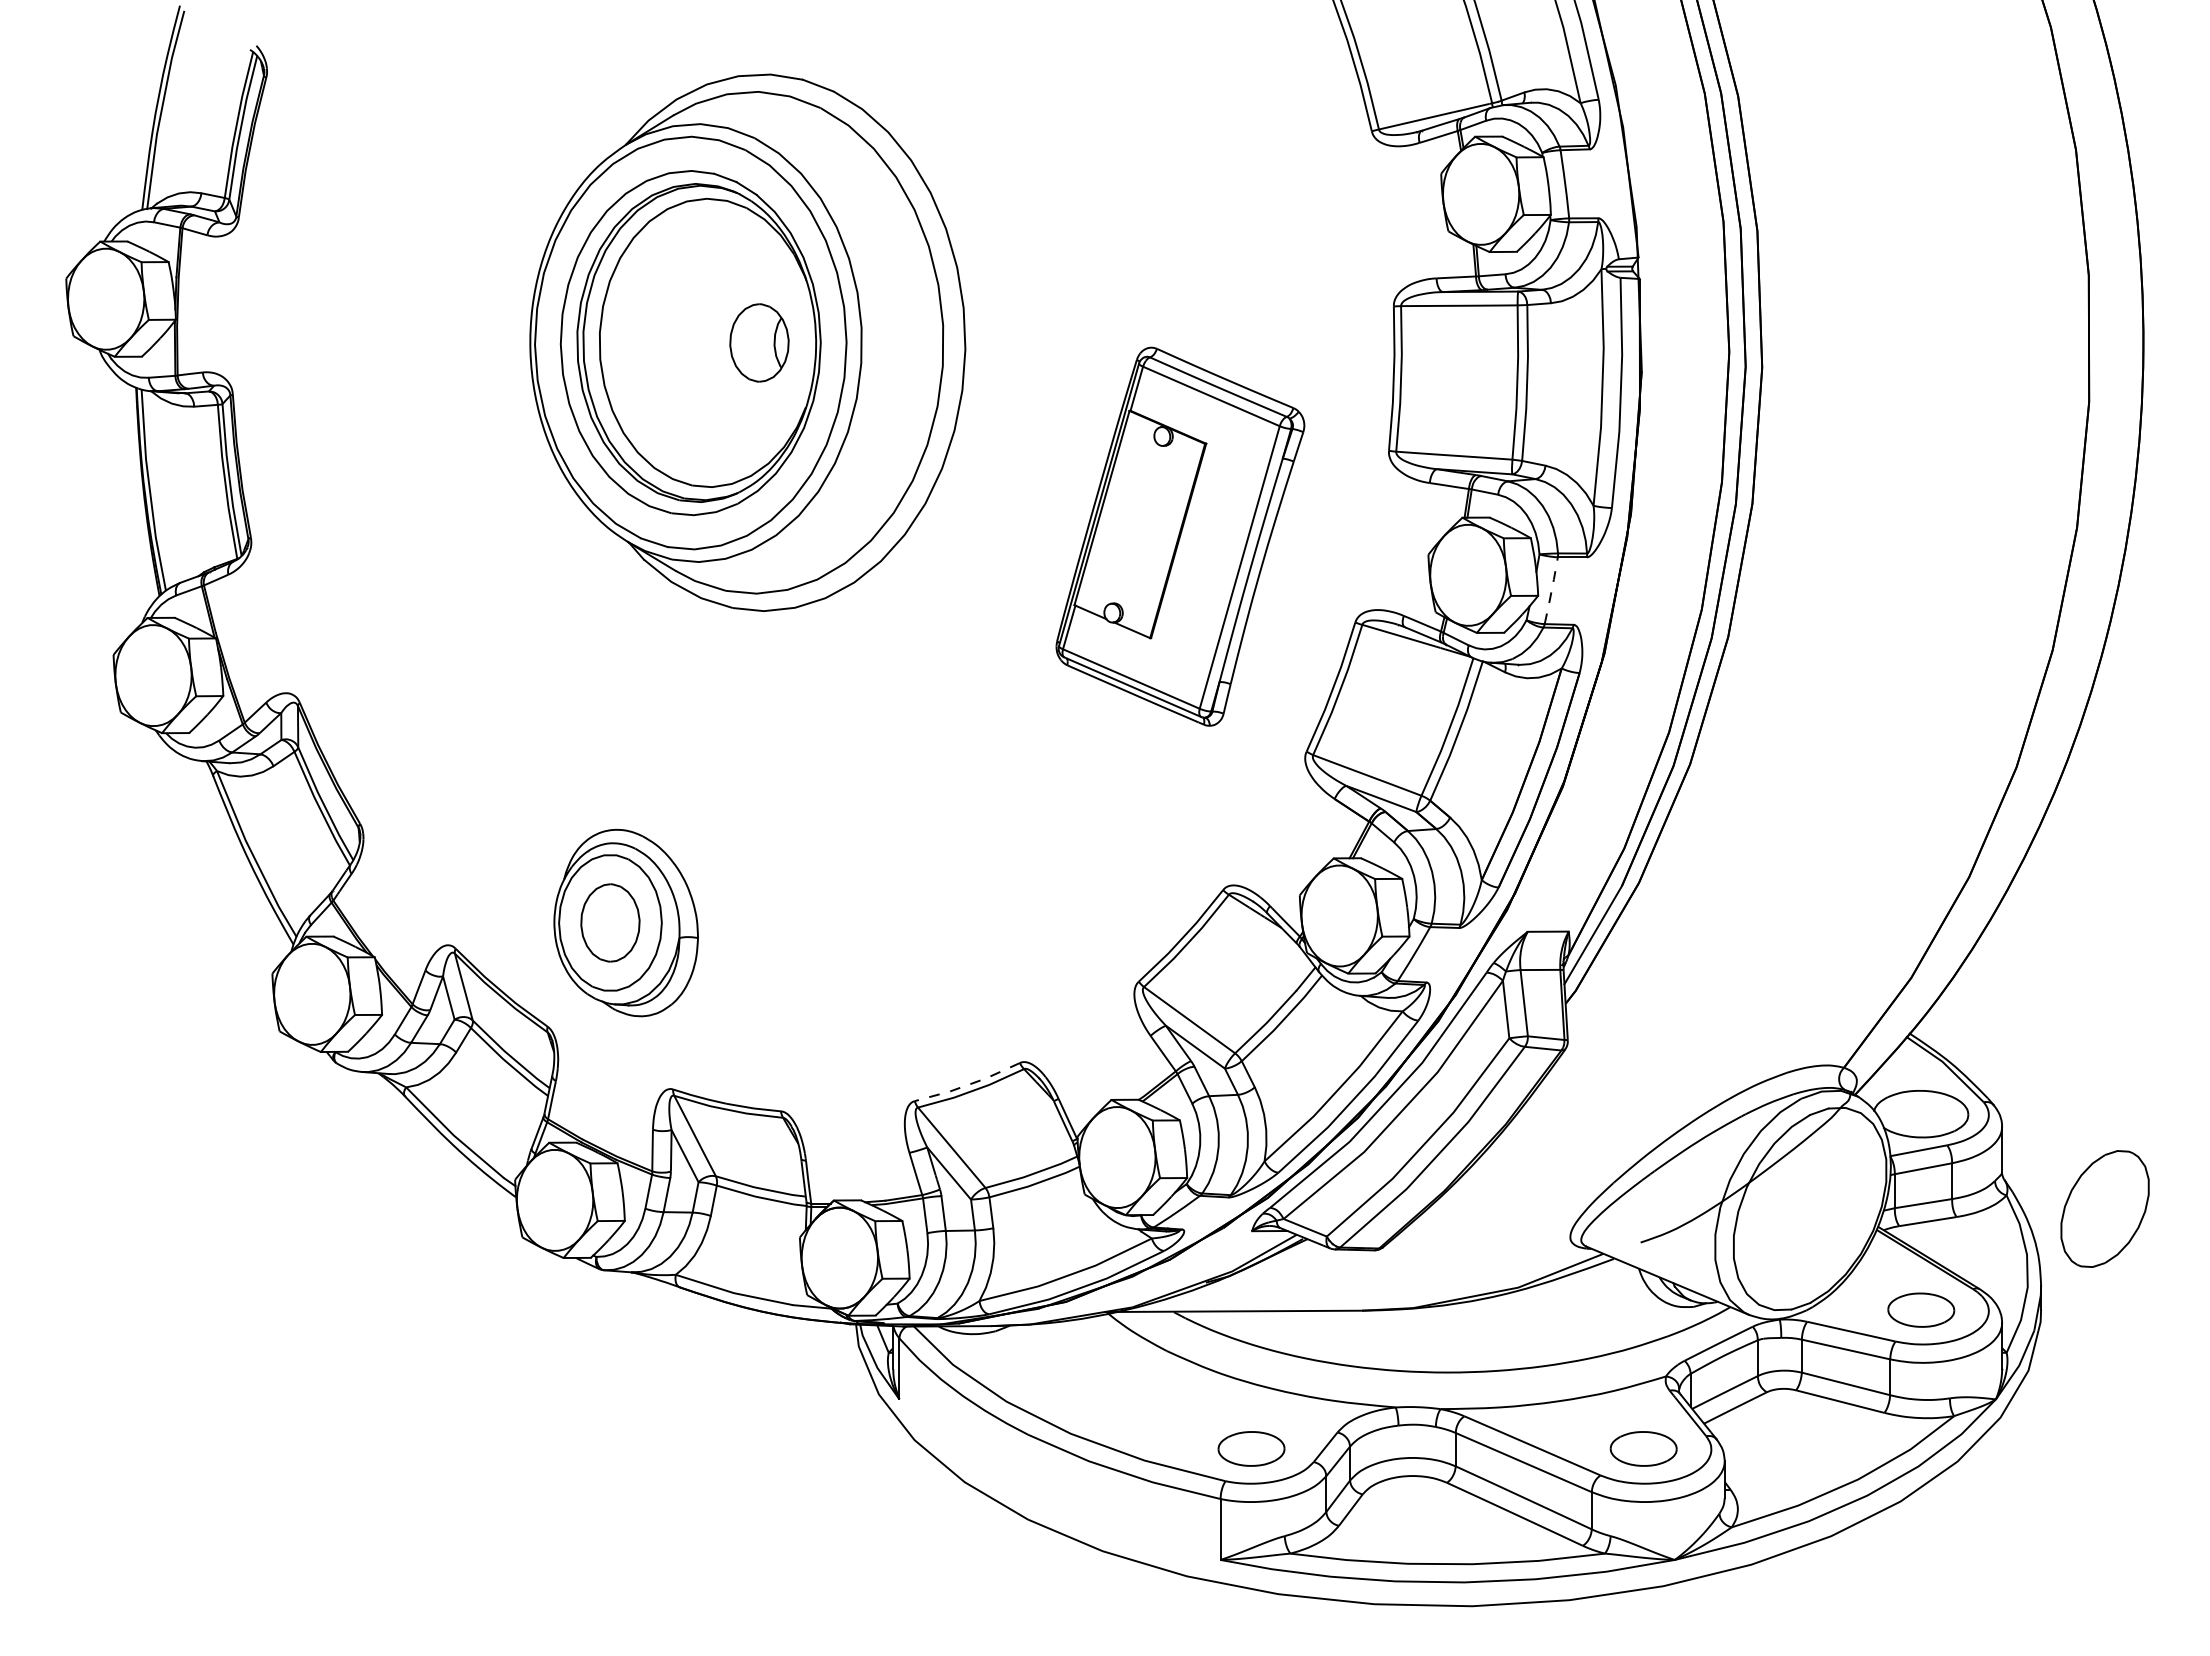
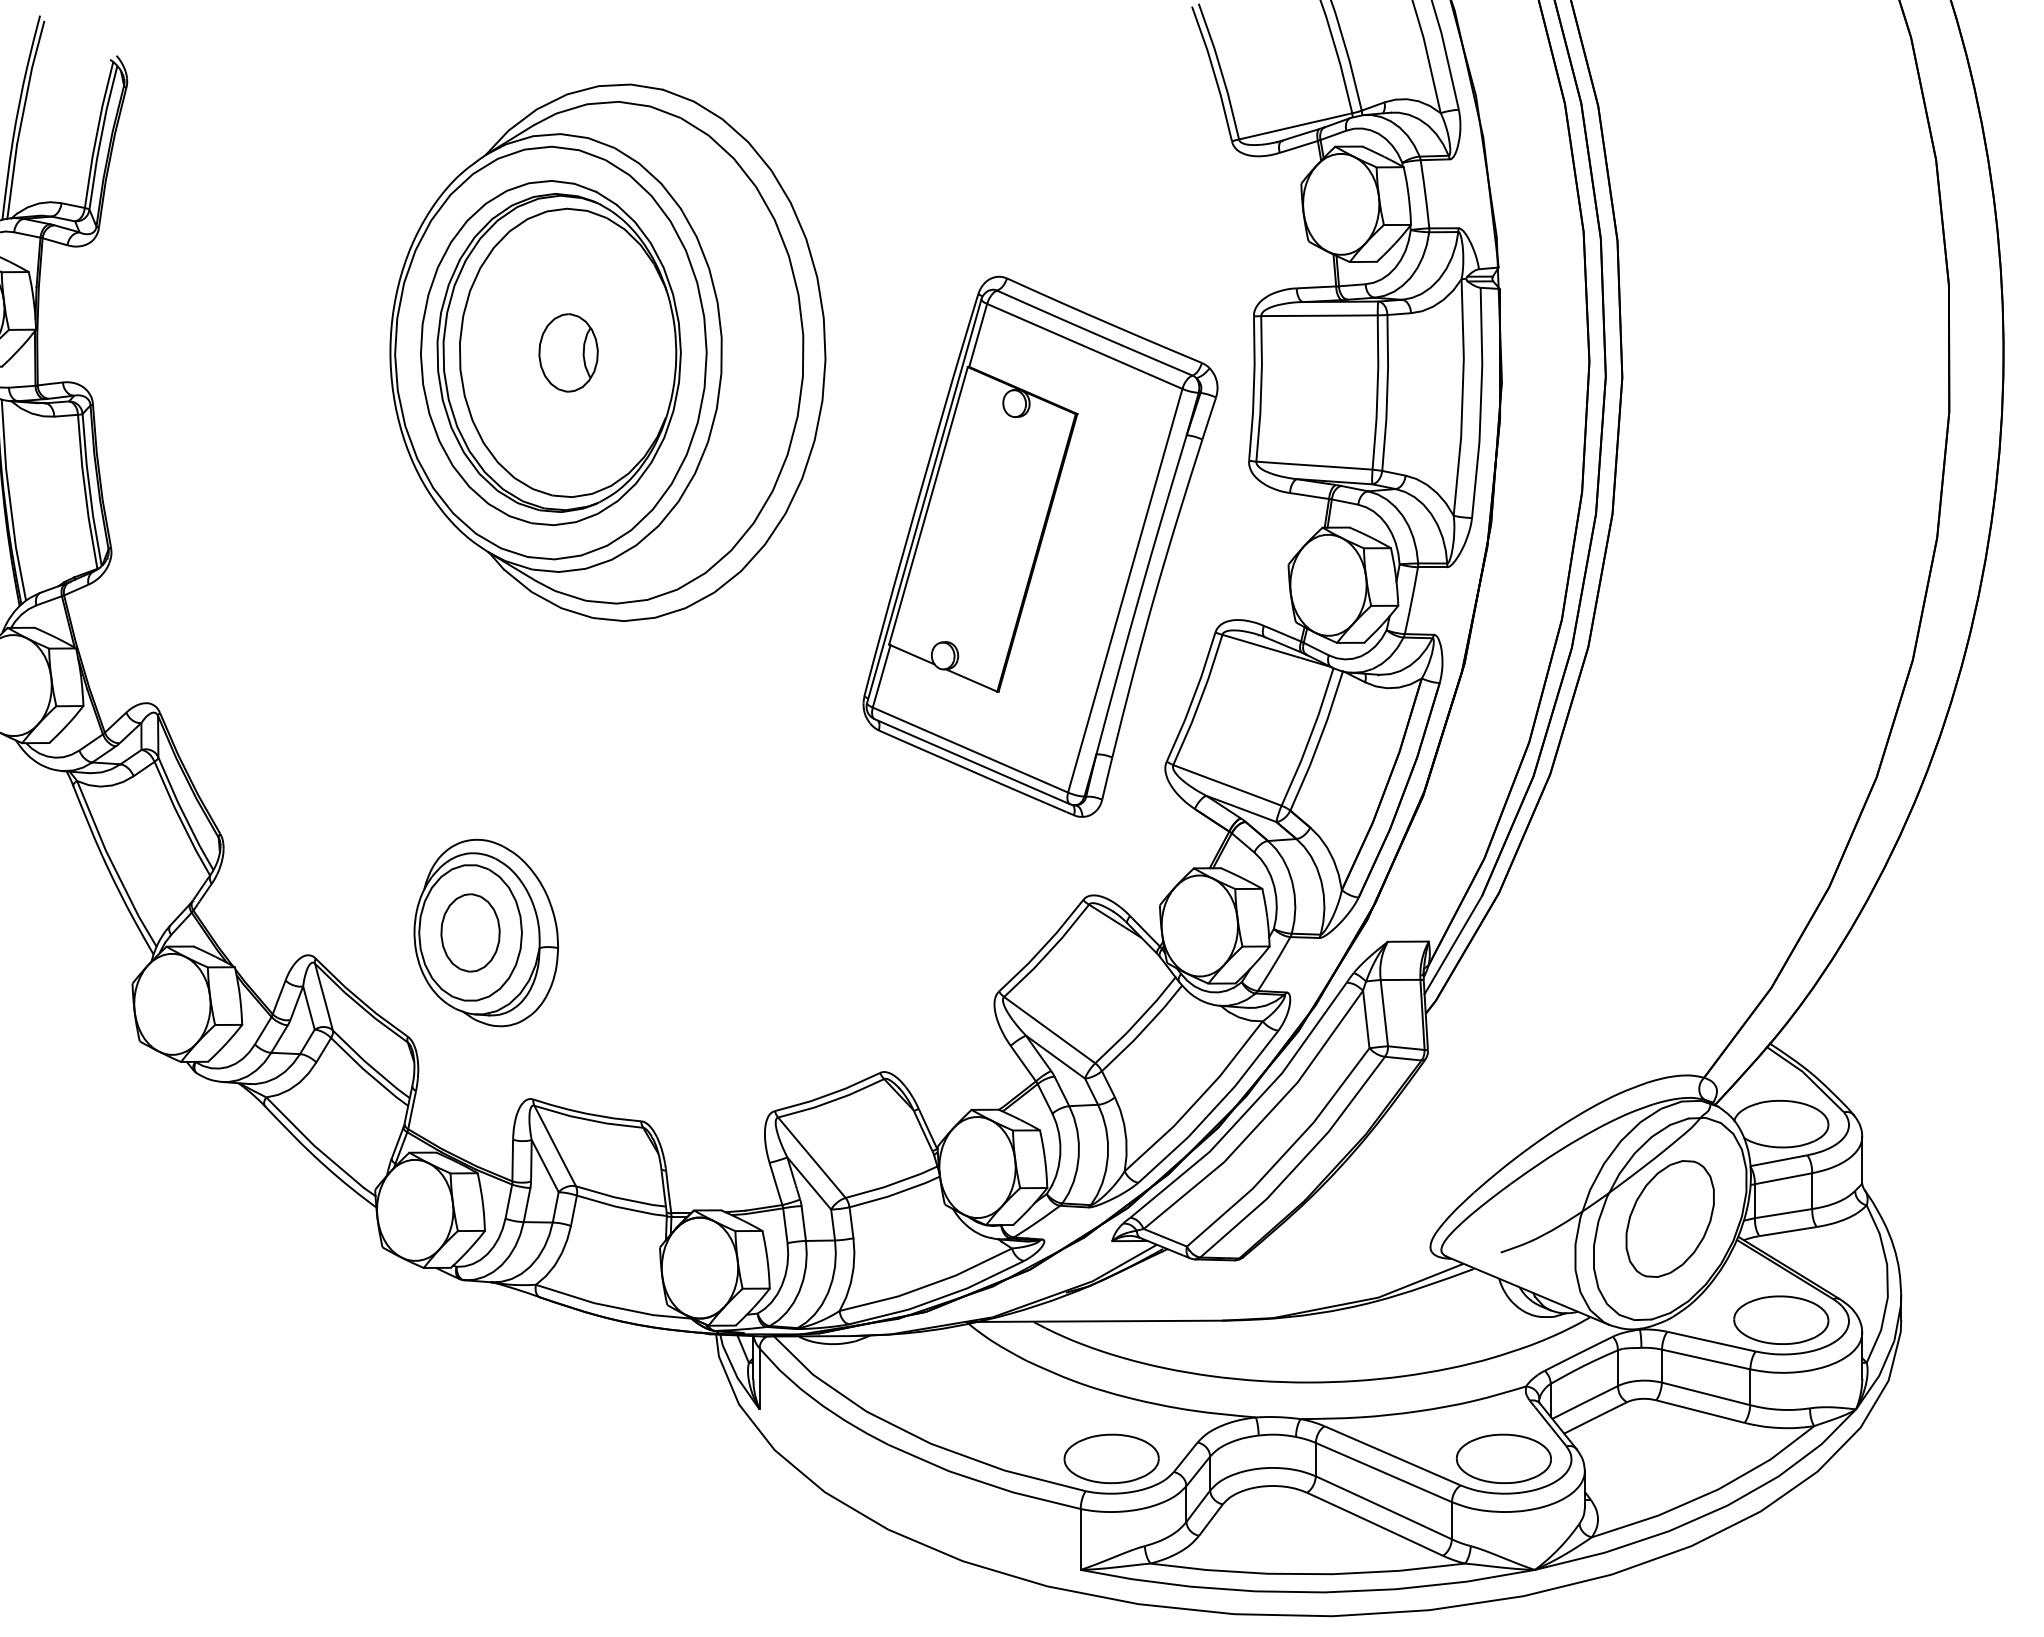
part: (759, 342) -> (568, 352), moved
part: (1180, 536) -> (1040, 546), size x1.43
line: (1551, 590) -> (1411, 600), dashed -> solid
line: (968, 1084) -> (828, 1094), dashed -> solid
part: (2104, 1208) -> (1669, 1218), moved
part: (1921, 1309) -> (1781, 1319), size x1.43
part: (1251, 1448) -> (1111, 1458), size x1.43
part: (1643, 1448) -> (1503, 1458), size x1.43

